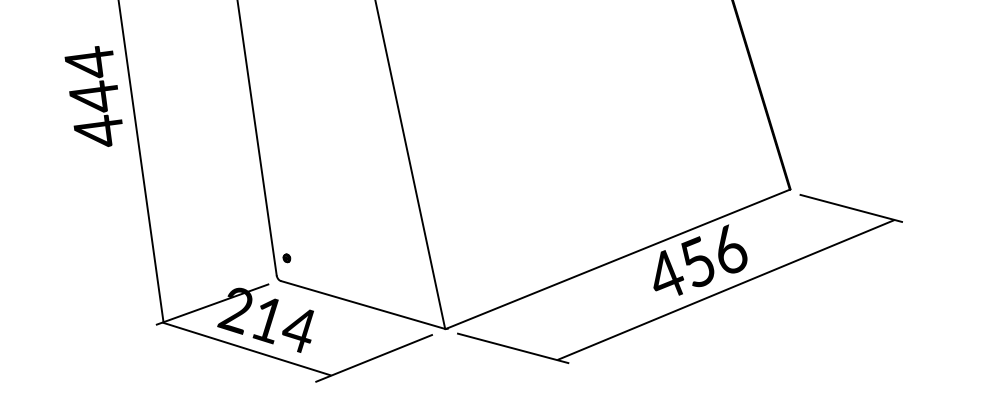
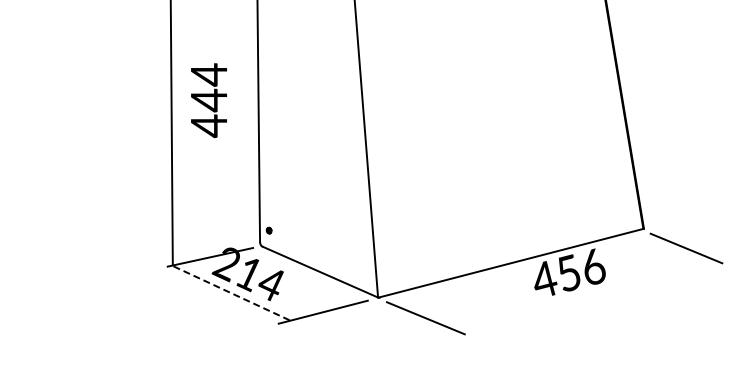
text: (93, 97) -> (208, 100), moved
line: (725, 289) -> (586, 295), removed
line: (247, 349) -> (231, 293), solid -> dashed

